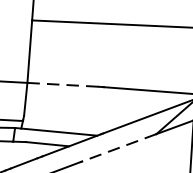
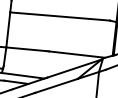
line: (63, 85) -> (26, 49), dashed -> solid
line: (119, 148) -> (56, 86), dashed -> solid

